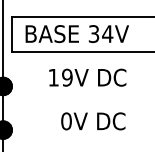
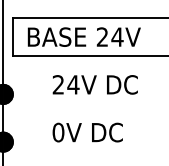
text: (93, 33) -> (102, 36), 34V -> 24V
text: (60, 77) -> (65, 84), 19V -> 24V
text: (93, 121) -> (87, 132), moved

